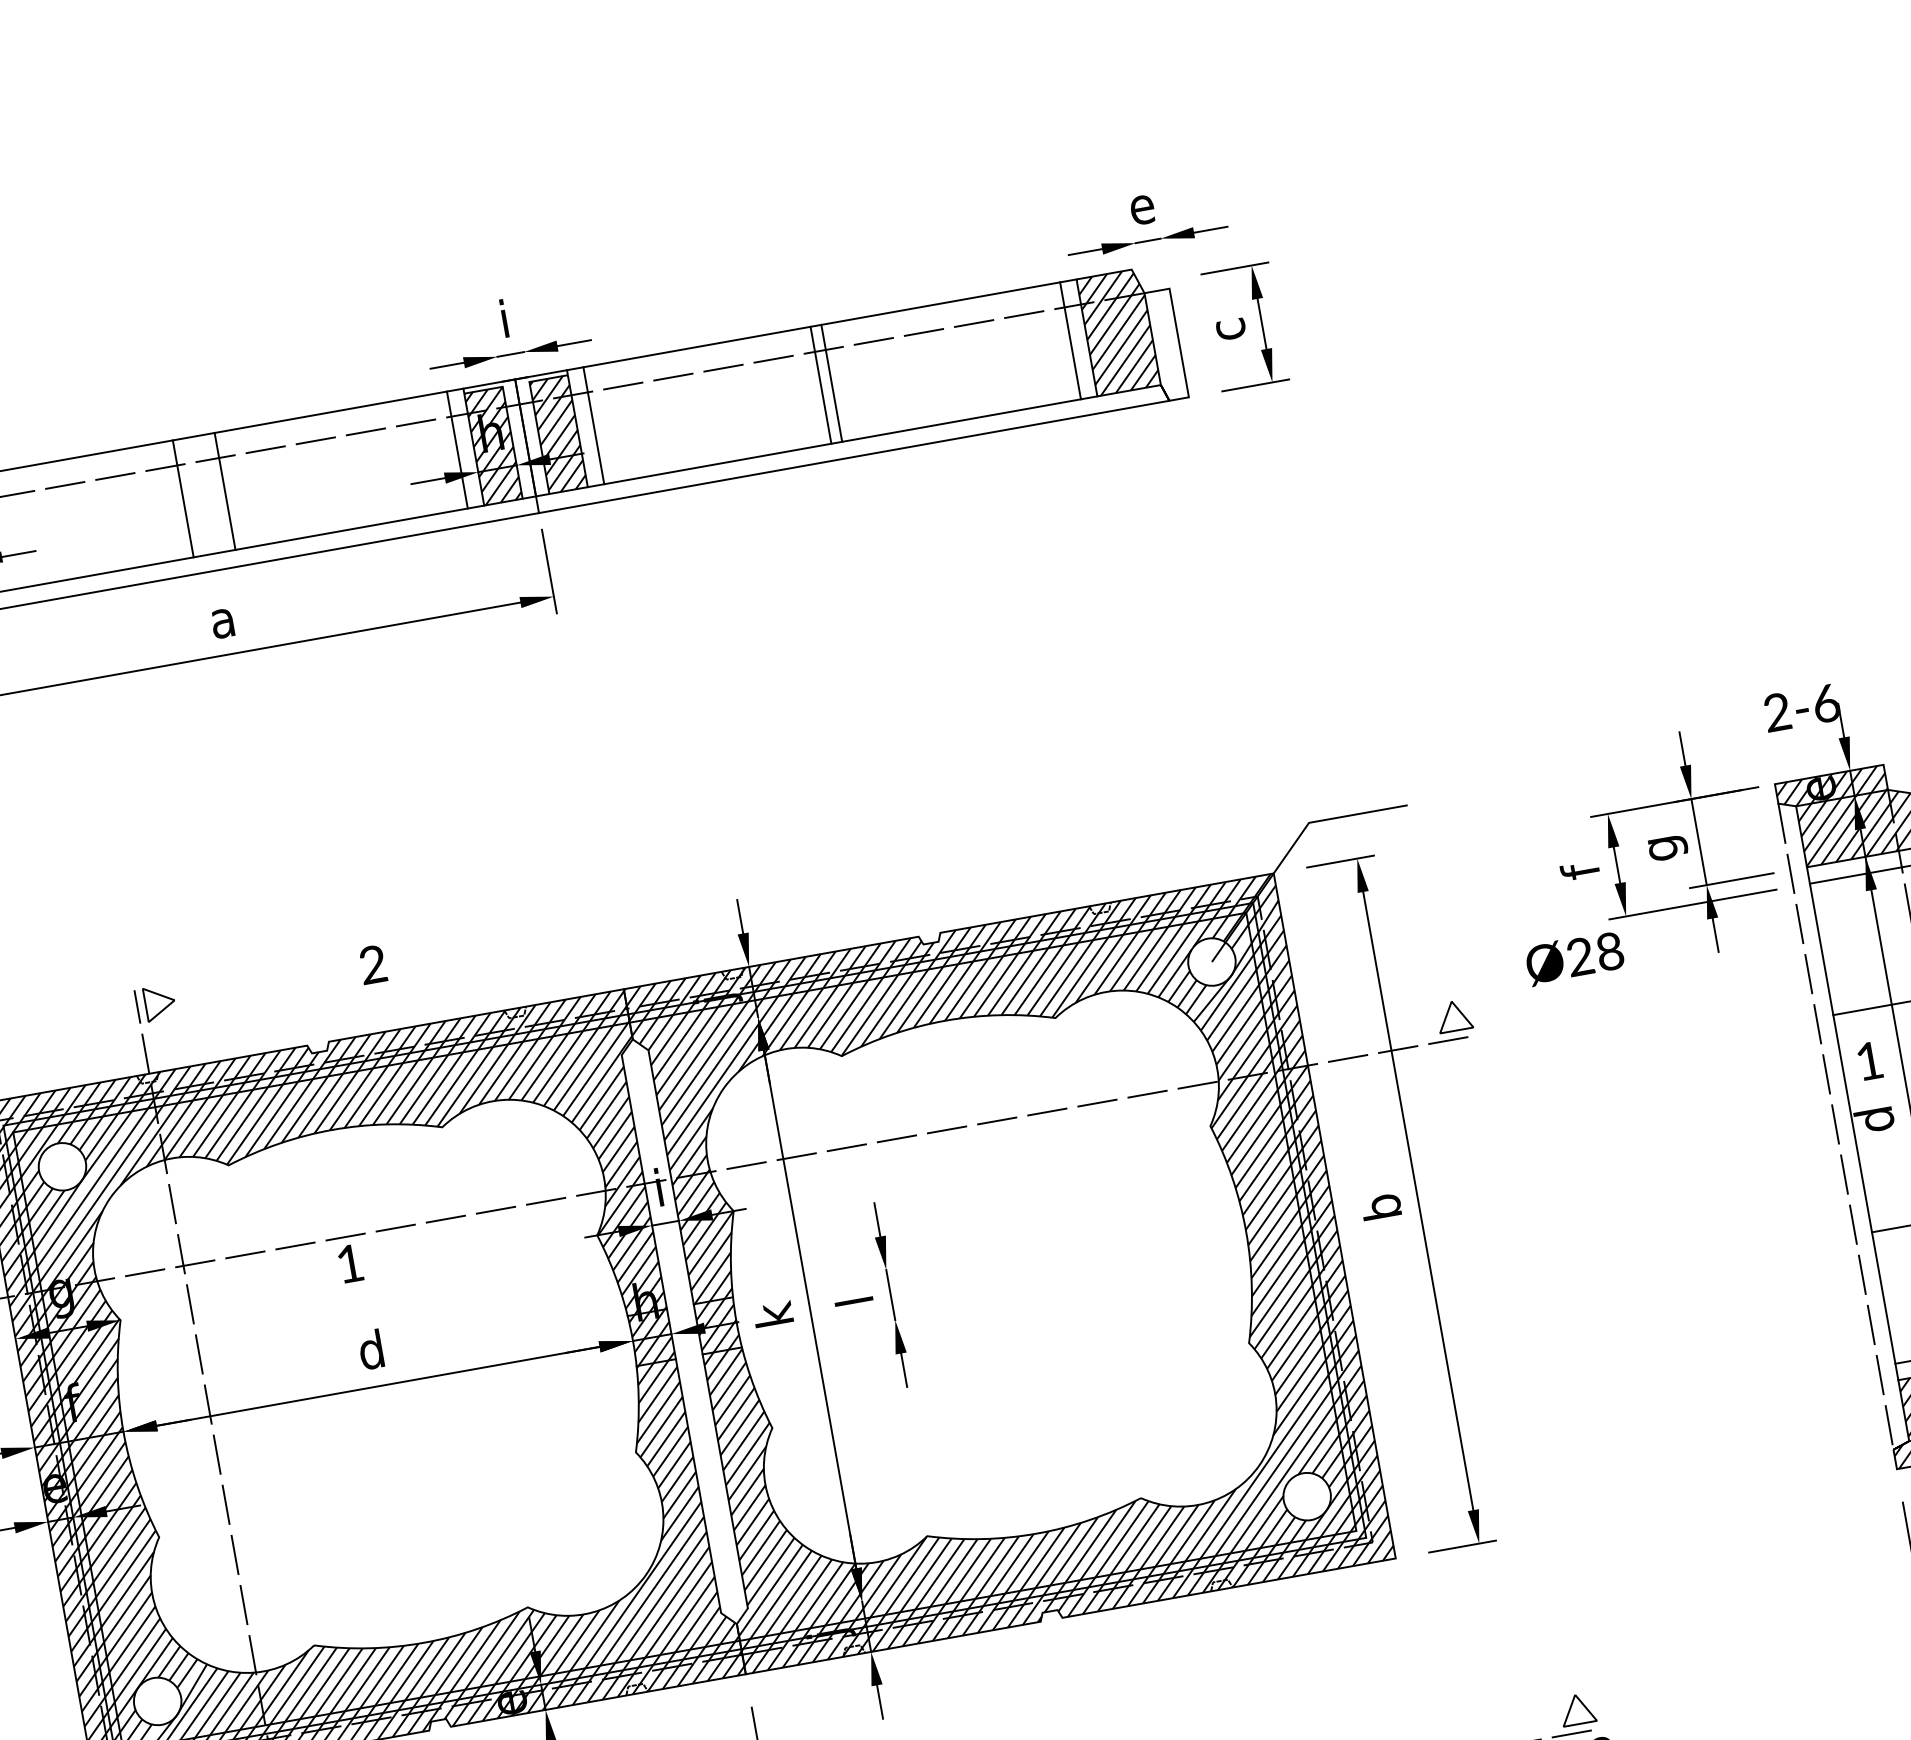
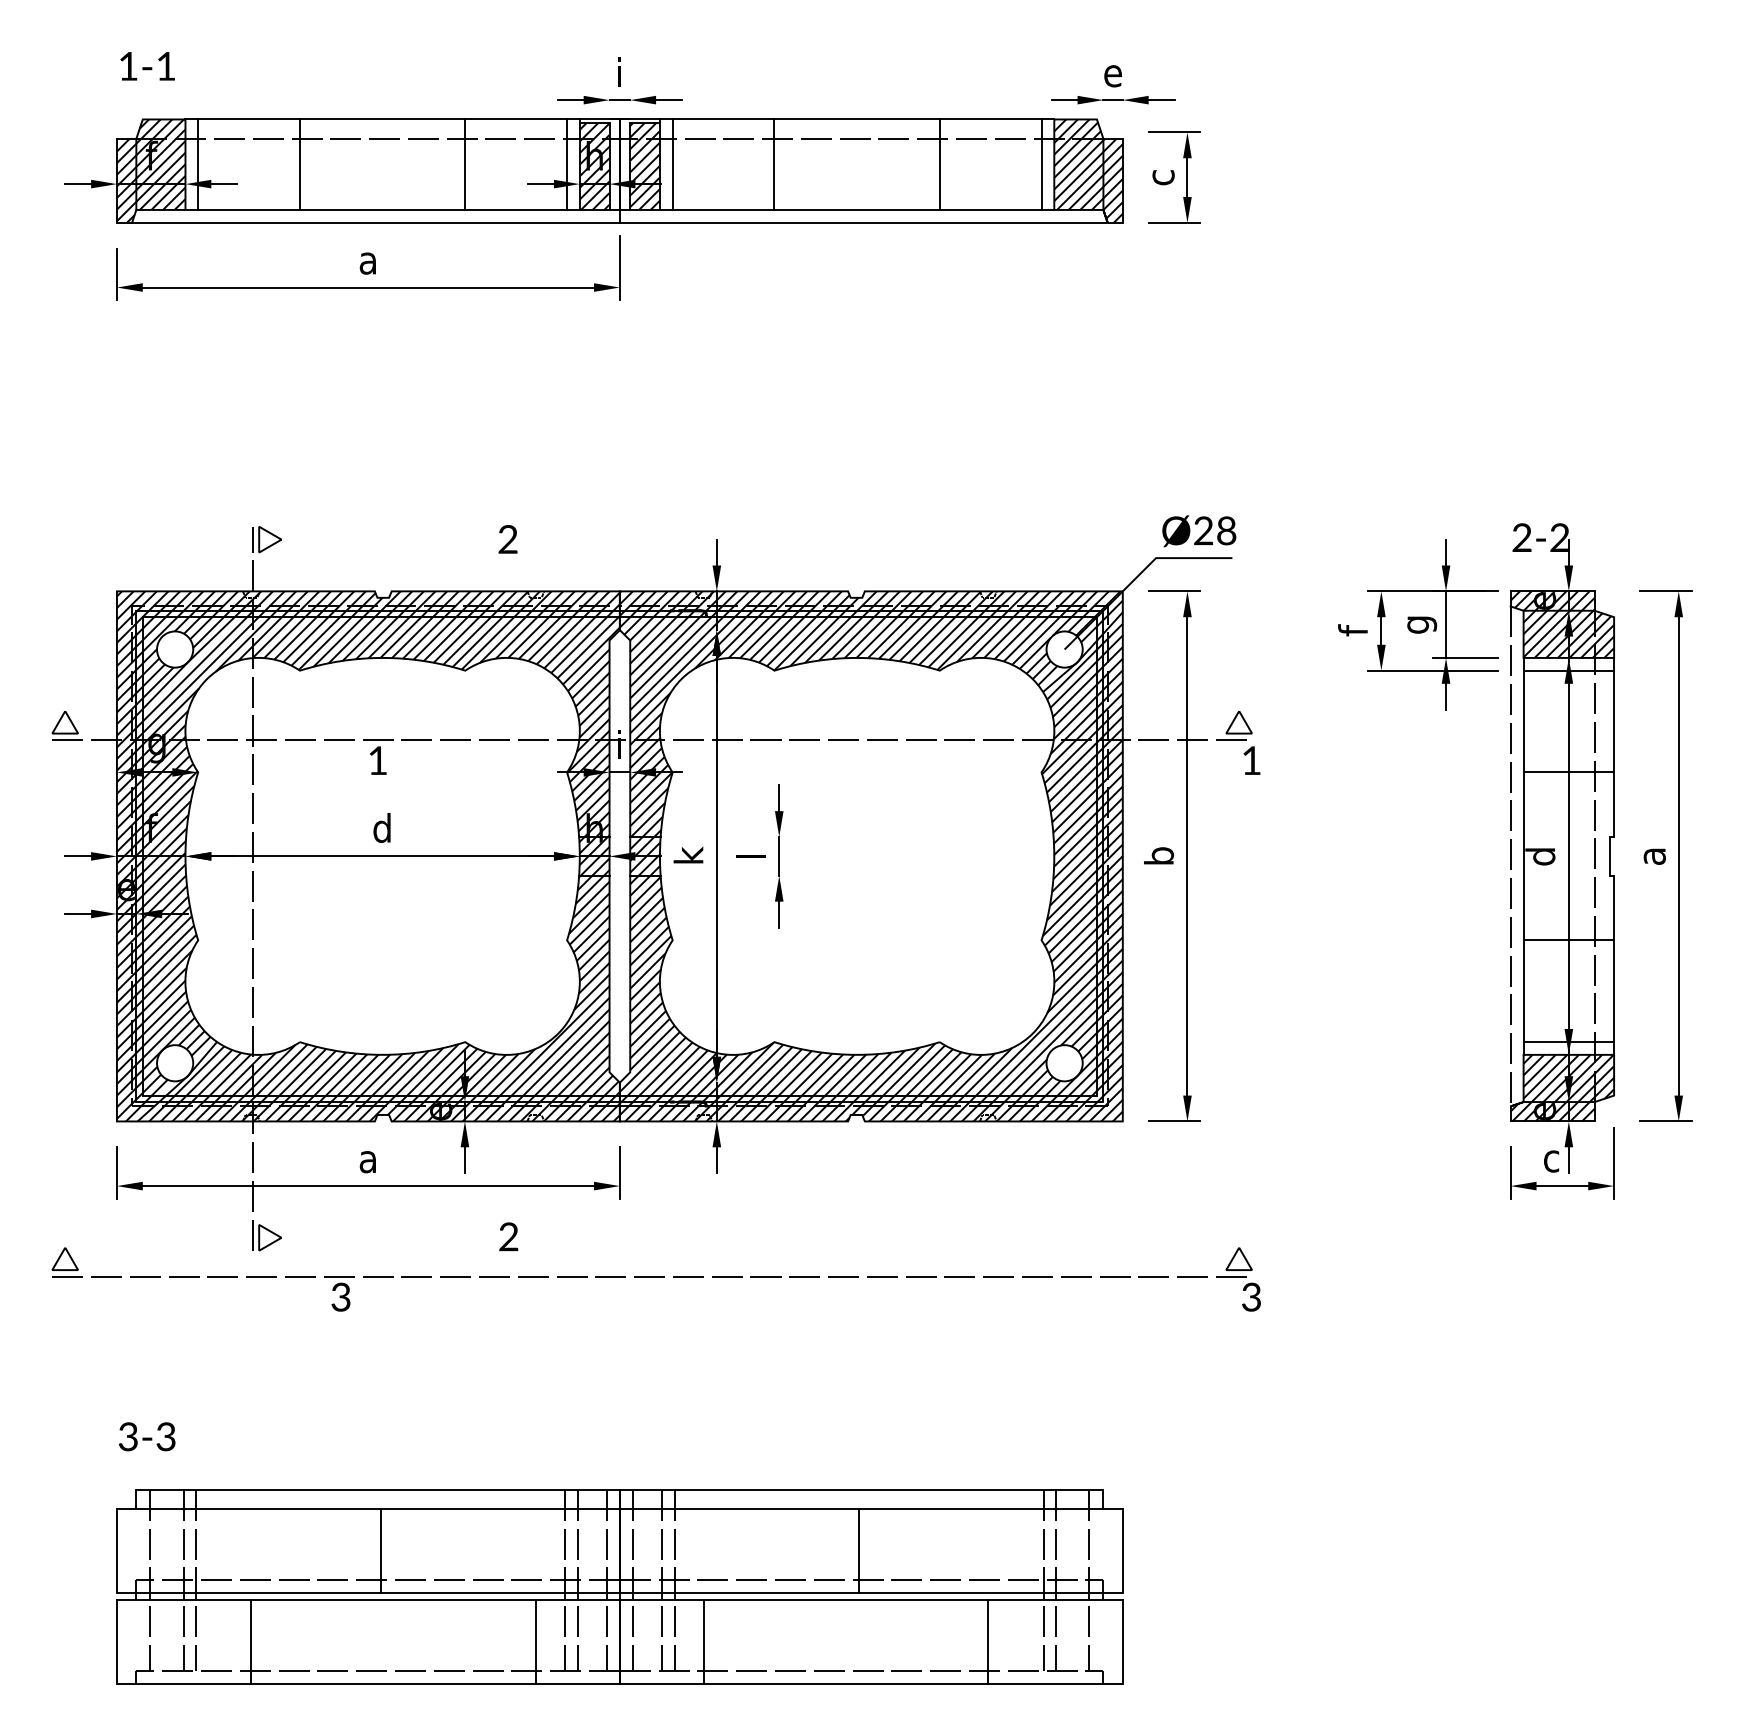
hatch: (1165, 344) -> (1112, 180), added
line: (831, 383) -> (939, 164), moved
line: (820, 385) -> (774, 164), moved
line: (225, 491) -> (465, 164), moved
line: (182, 498) -> (299, 164), moved
text: (1825, 703) -> (1559, 537), 2-6 -> 2-2
text: (1575, 958) -> (1199, 531), moved
text: (372, 964) -> (507, 539), moved
text: (1869, 1060) -> (1251, 760), moved

